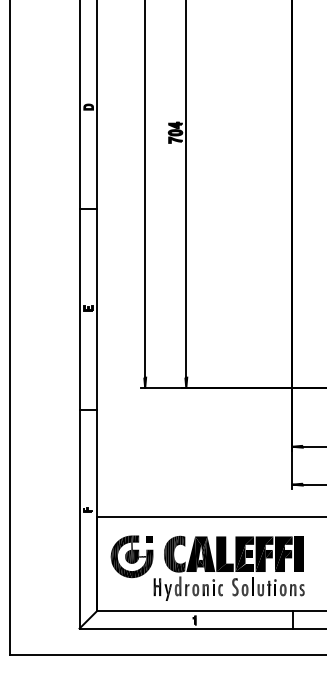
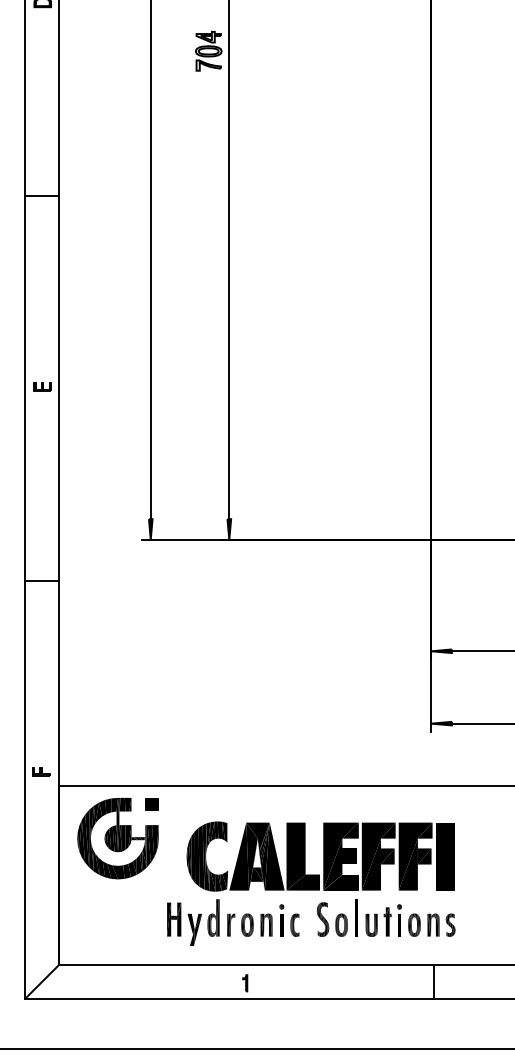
part: (131, 556) -> (116, 837), moved

